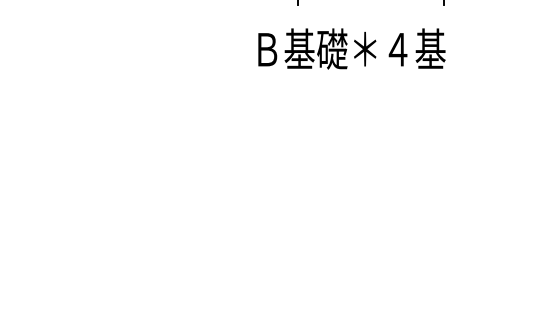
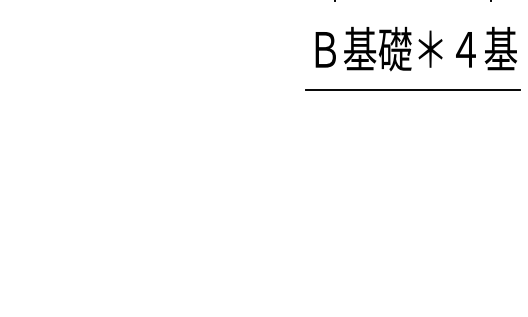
text: (351, 48) -> (415, 48), moved
line: (370, 86) -> (412, 89), added

